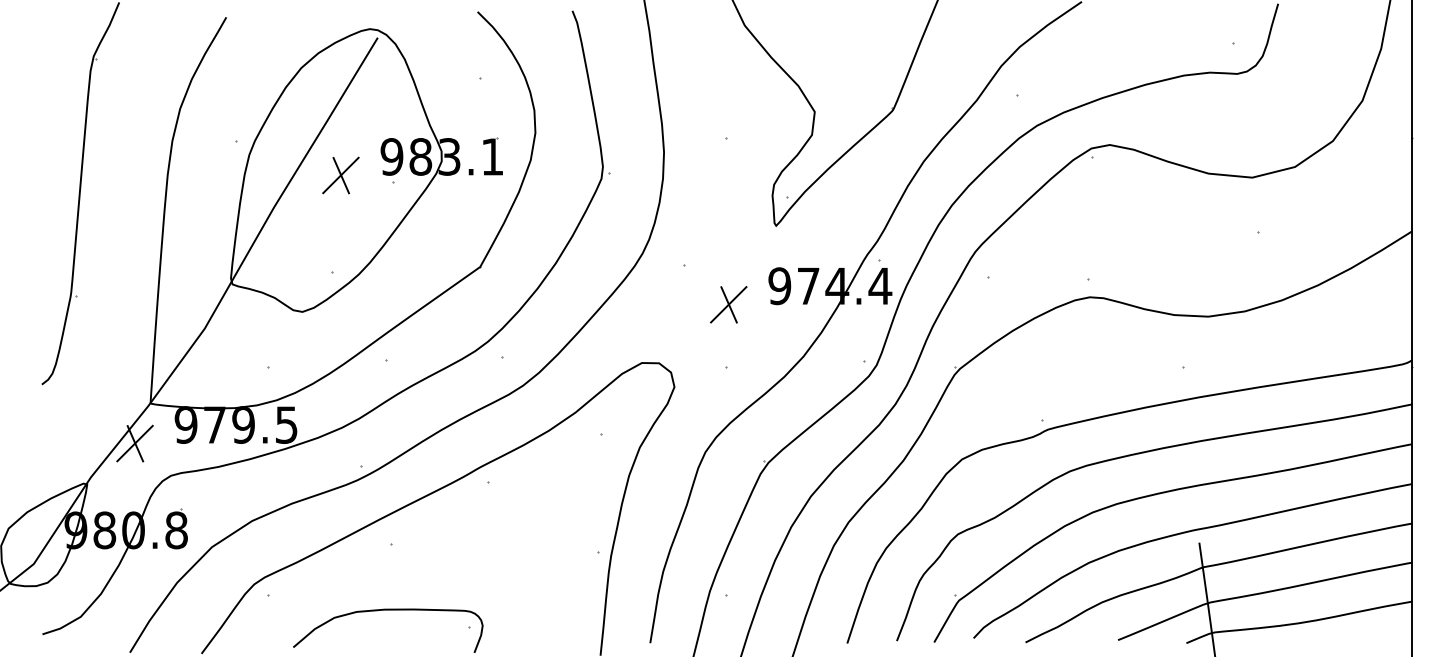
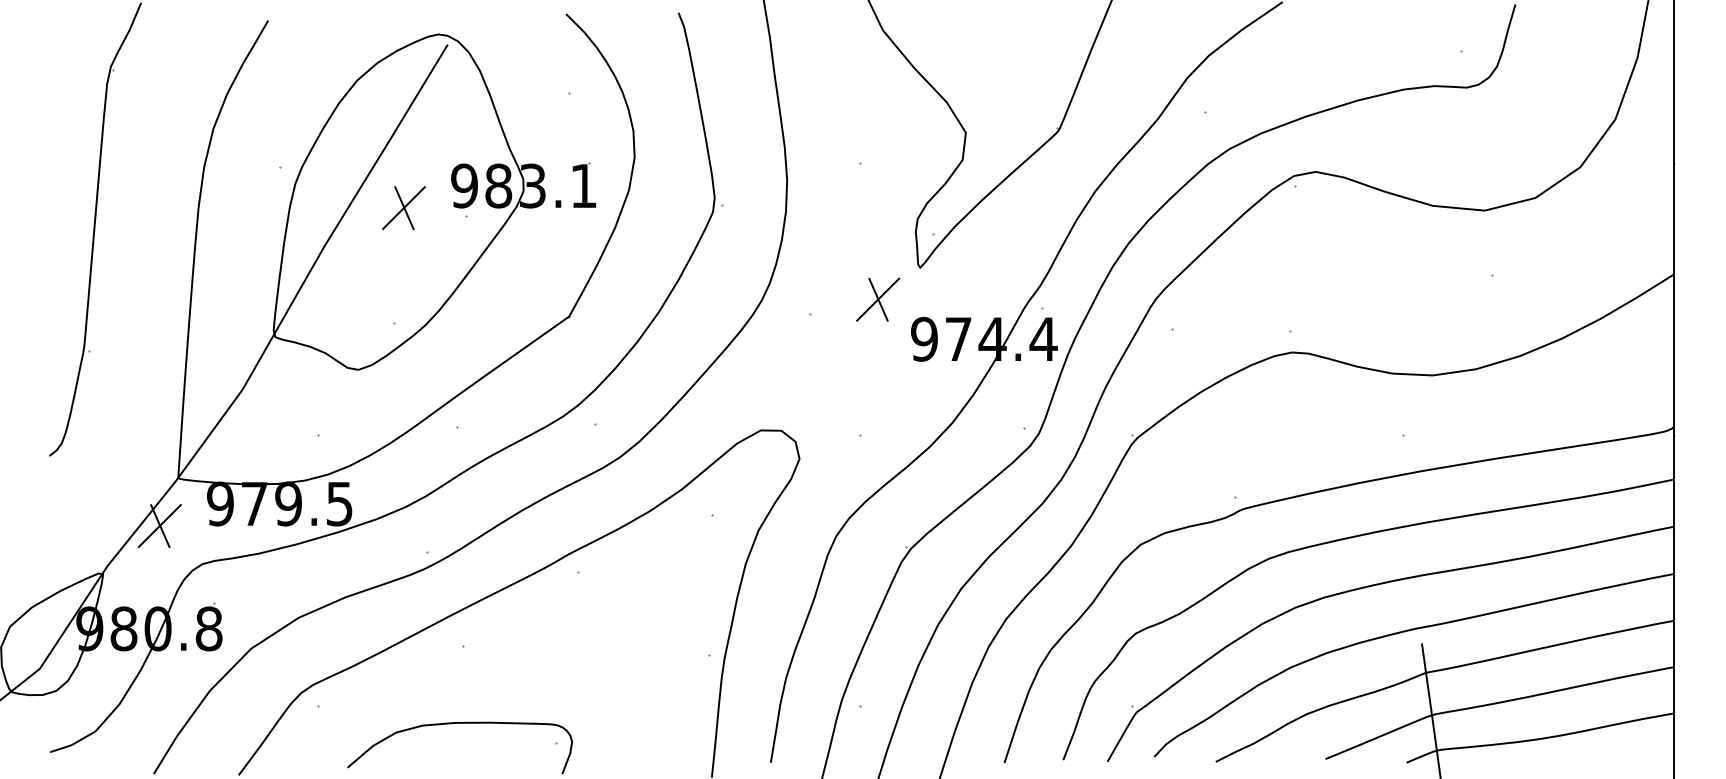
part: (728, 304) -> (877, 299), moved

